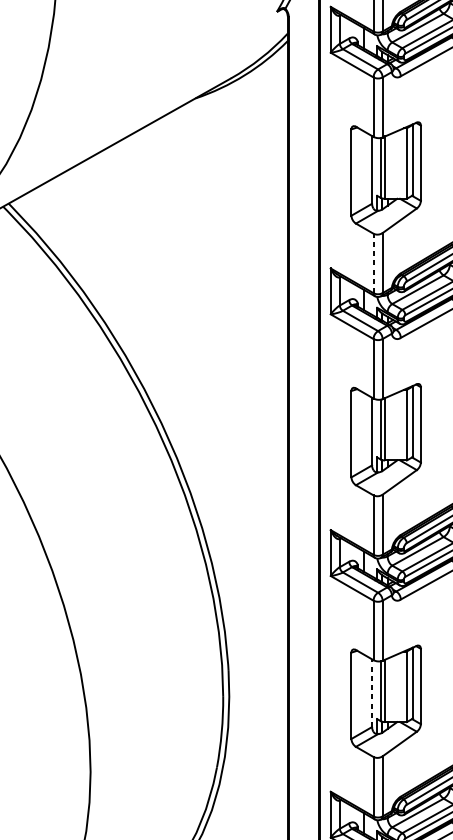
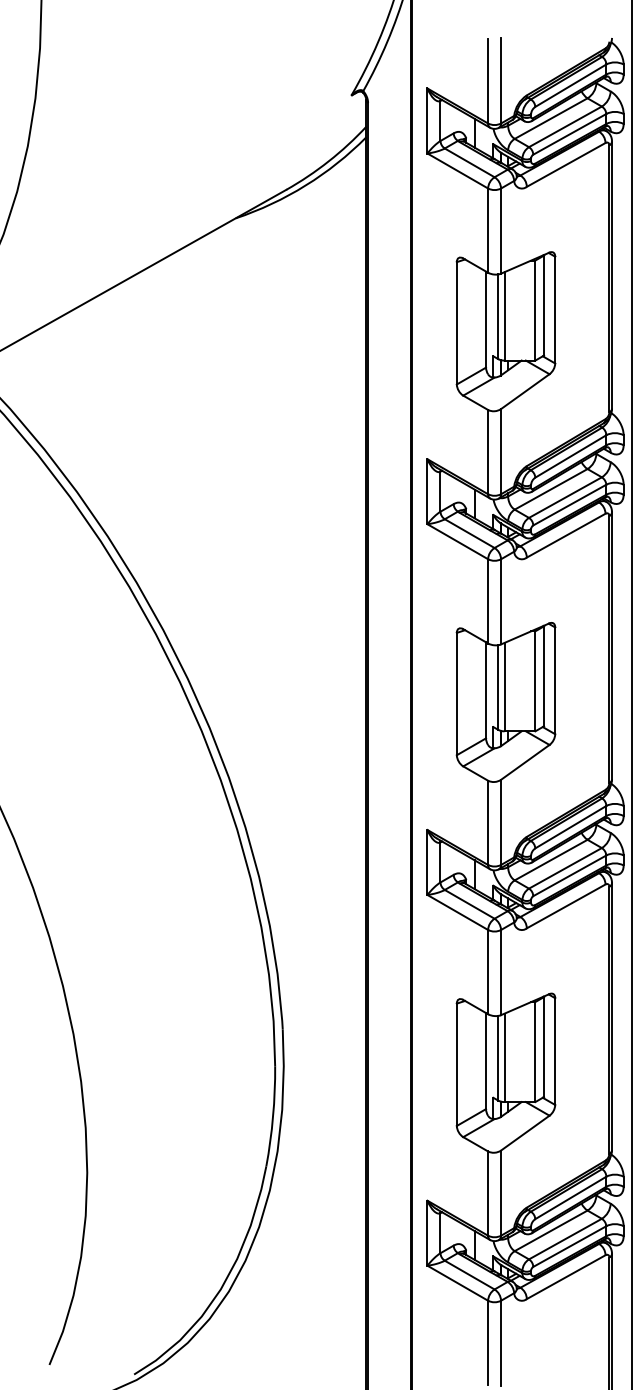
line: (373, 263) -> (488, 451), dashed -> solid
line: (372, 692) -> (486, 1060), dashed -> solid

